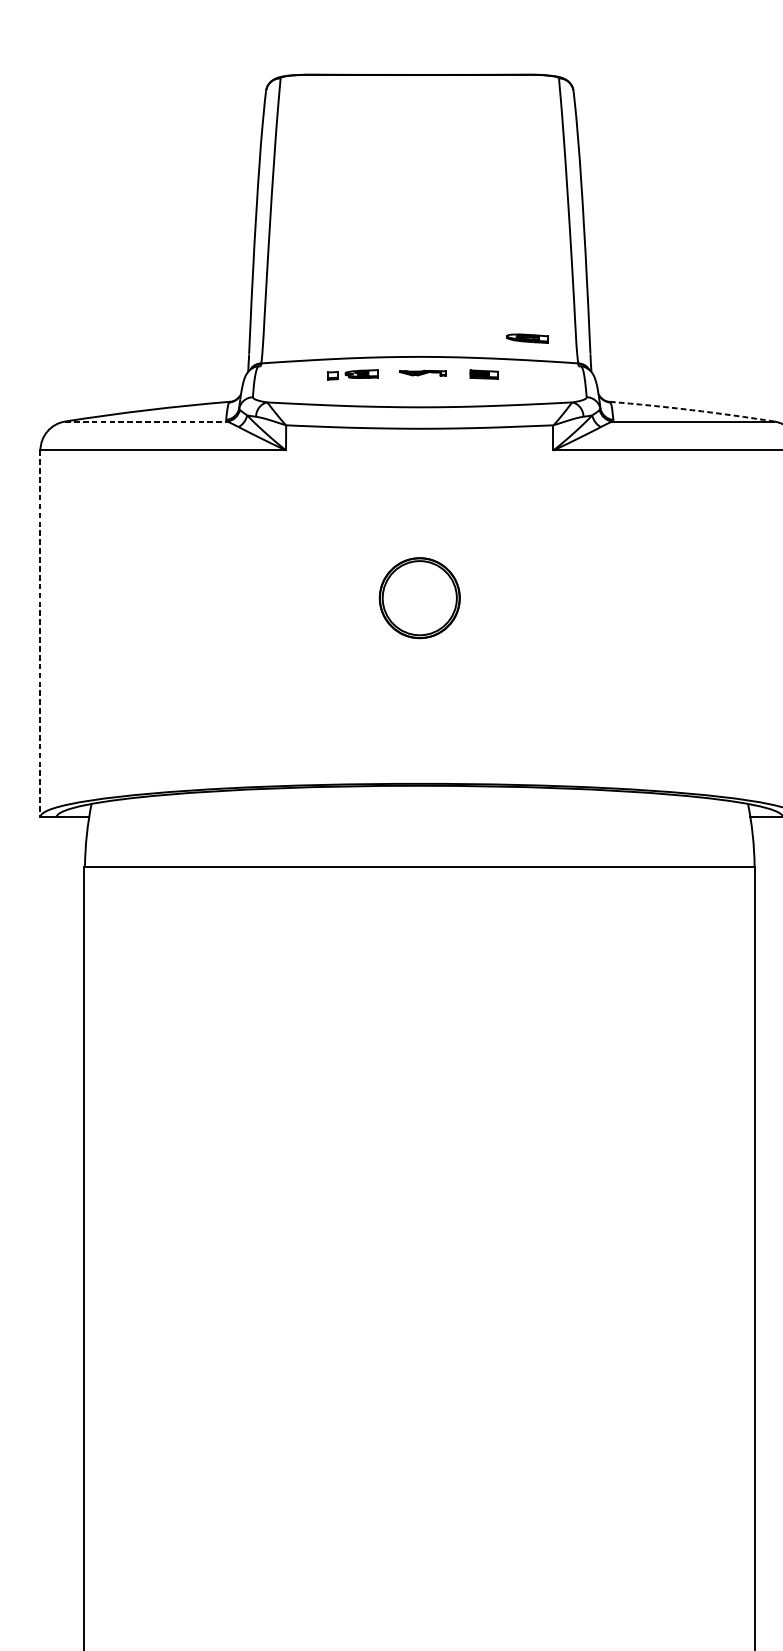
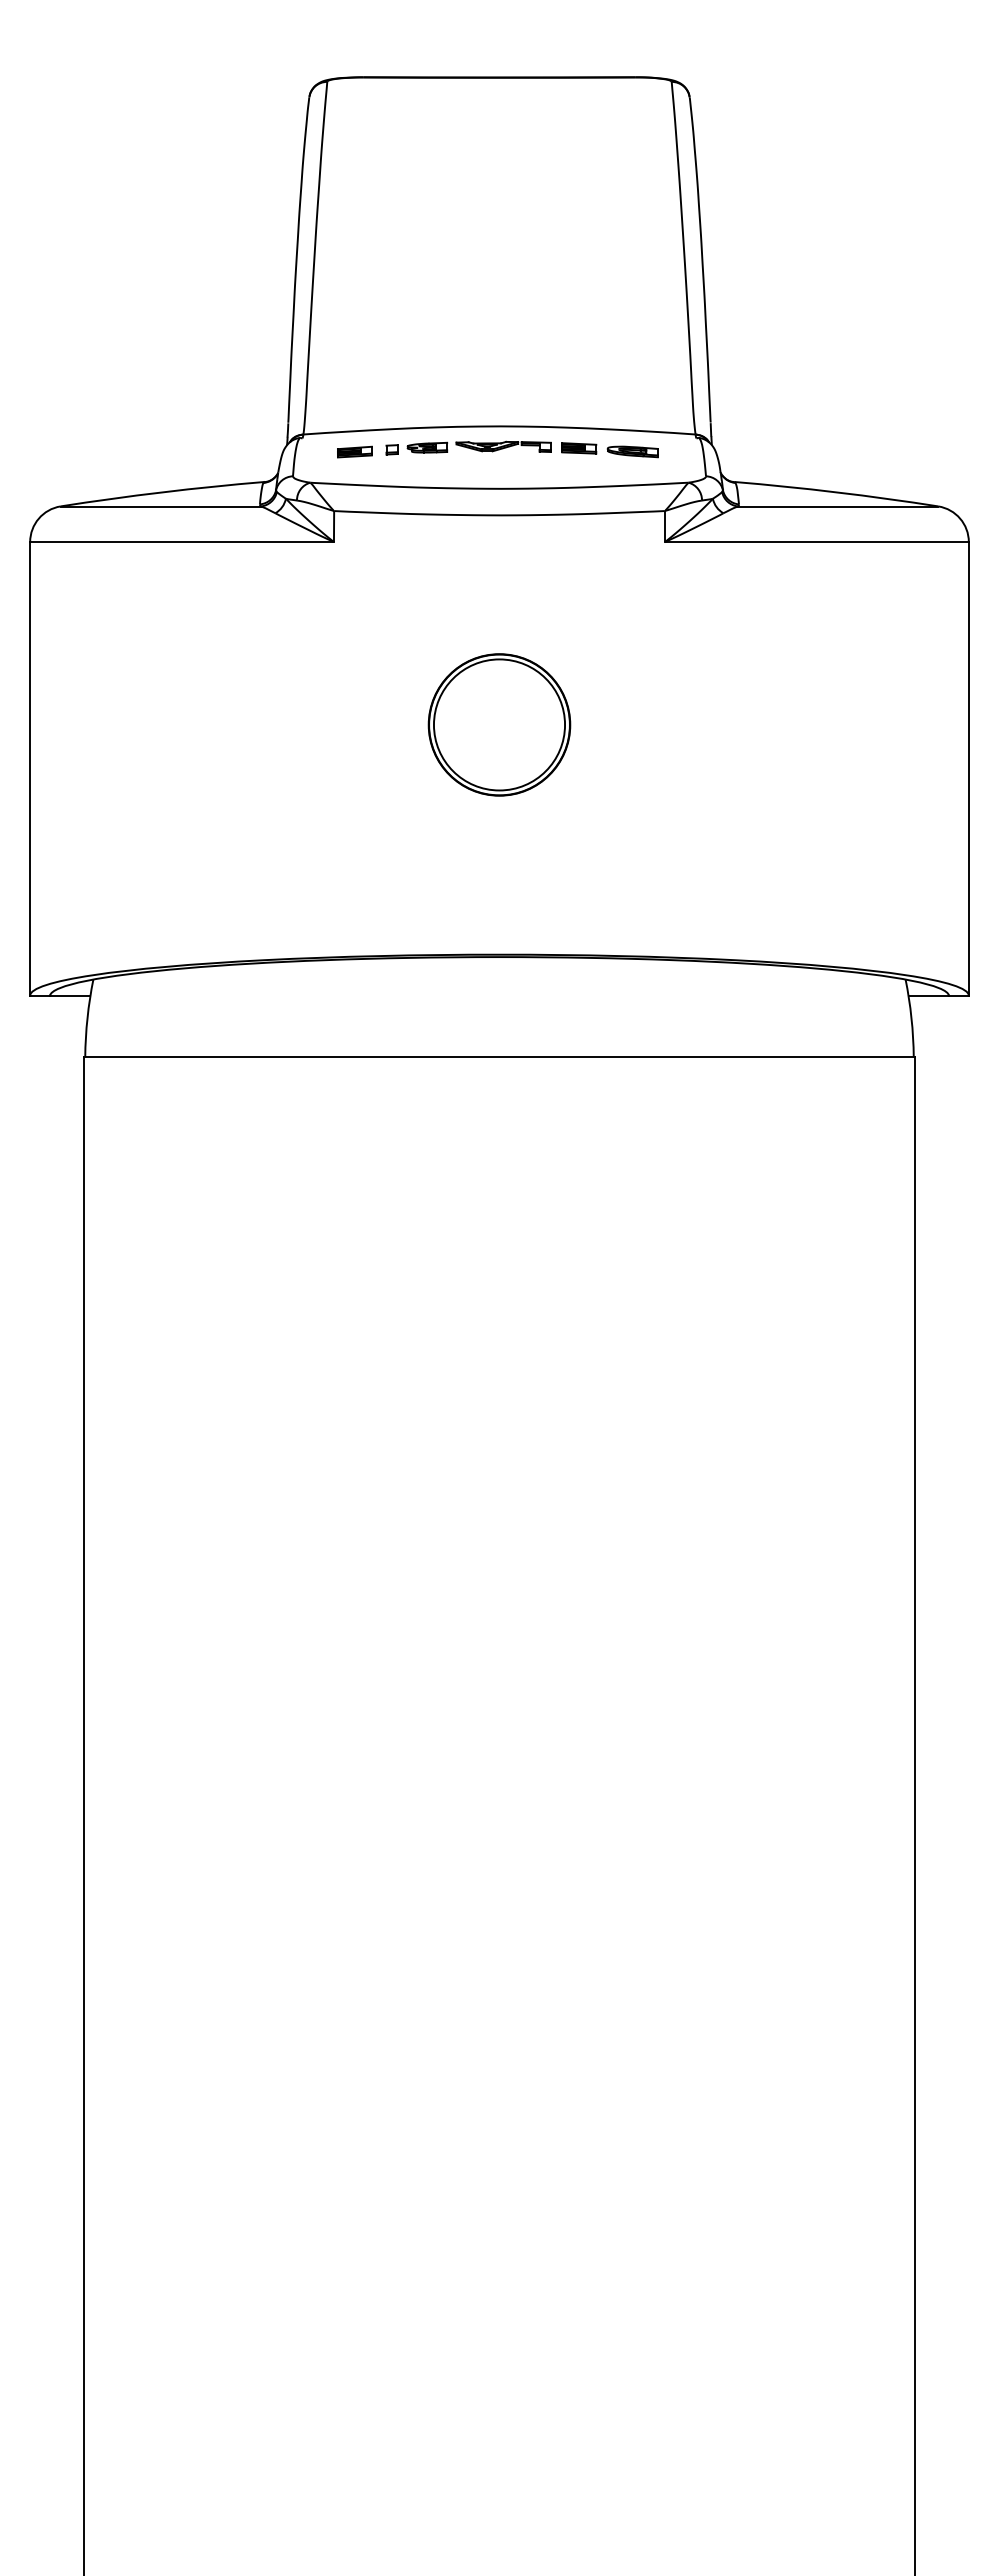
part: (527, 338) -> (632, 451), moved
part: (423, 373) -> (503, 446), size x1.67
part: (302, 377) -> (354, 451), added
arc: (692, 410) -> (836, 492), dashed -> solid
line: (146, 421) -> (161, 506), dashed -> solid
part: (419, 597) -> (499, 724), size x1.43
line: (40, 633) -> (30, 768), dashed -> solid

